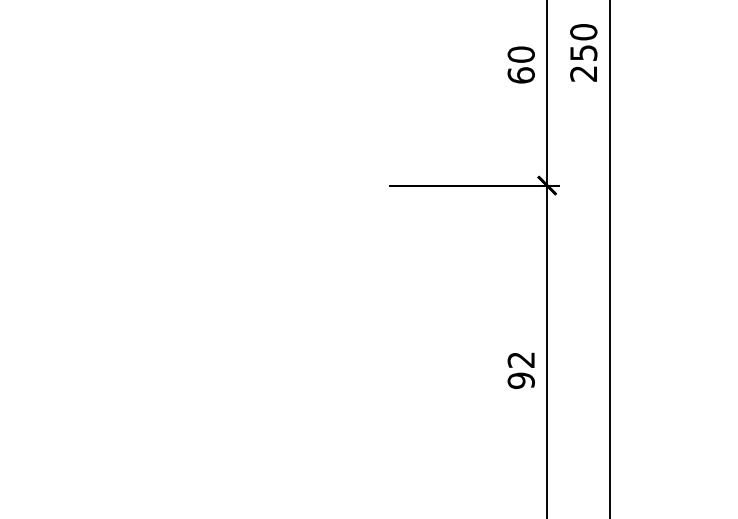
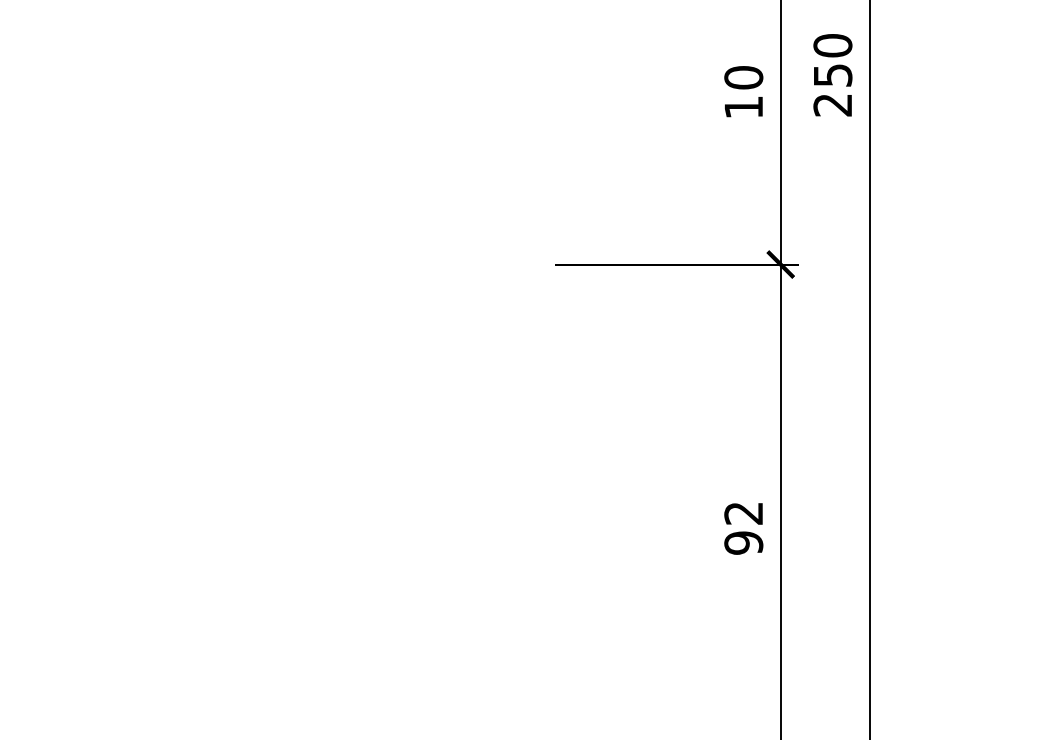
text: (521, 74) -> (743, 106), 60 -> 10

